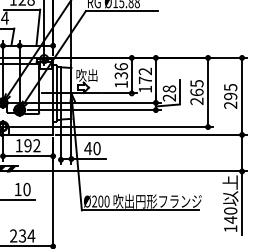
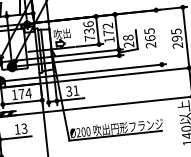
text: (120, 84) -> (89, 38), 136 -> 736
line: (208, 92) -> (159, 37), removed
text: (32, 145) -> (25, 93), 192 -> 174
text: (92, 148) -> (72, 91), 40 -> 31
text: (26, 189) -> (24, 128), 10 -> 13

